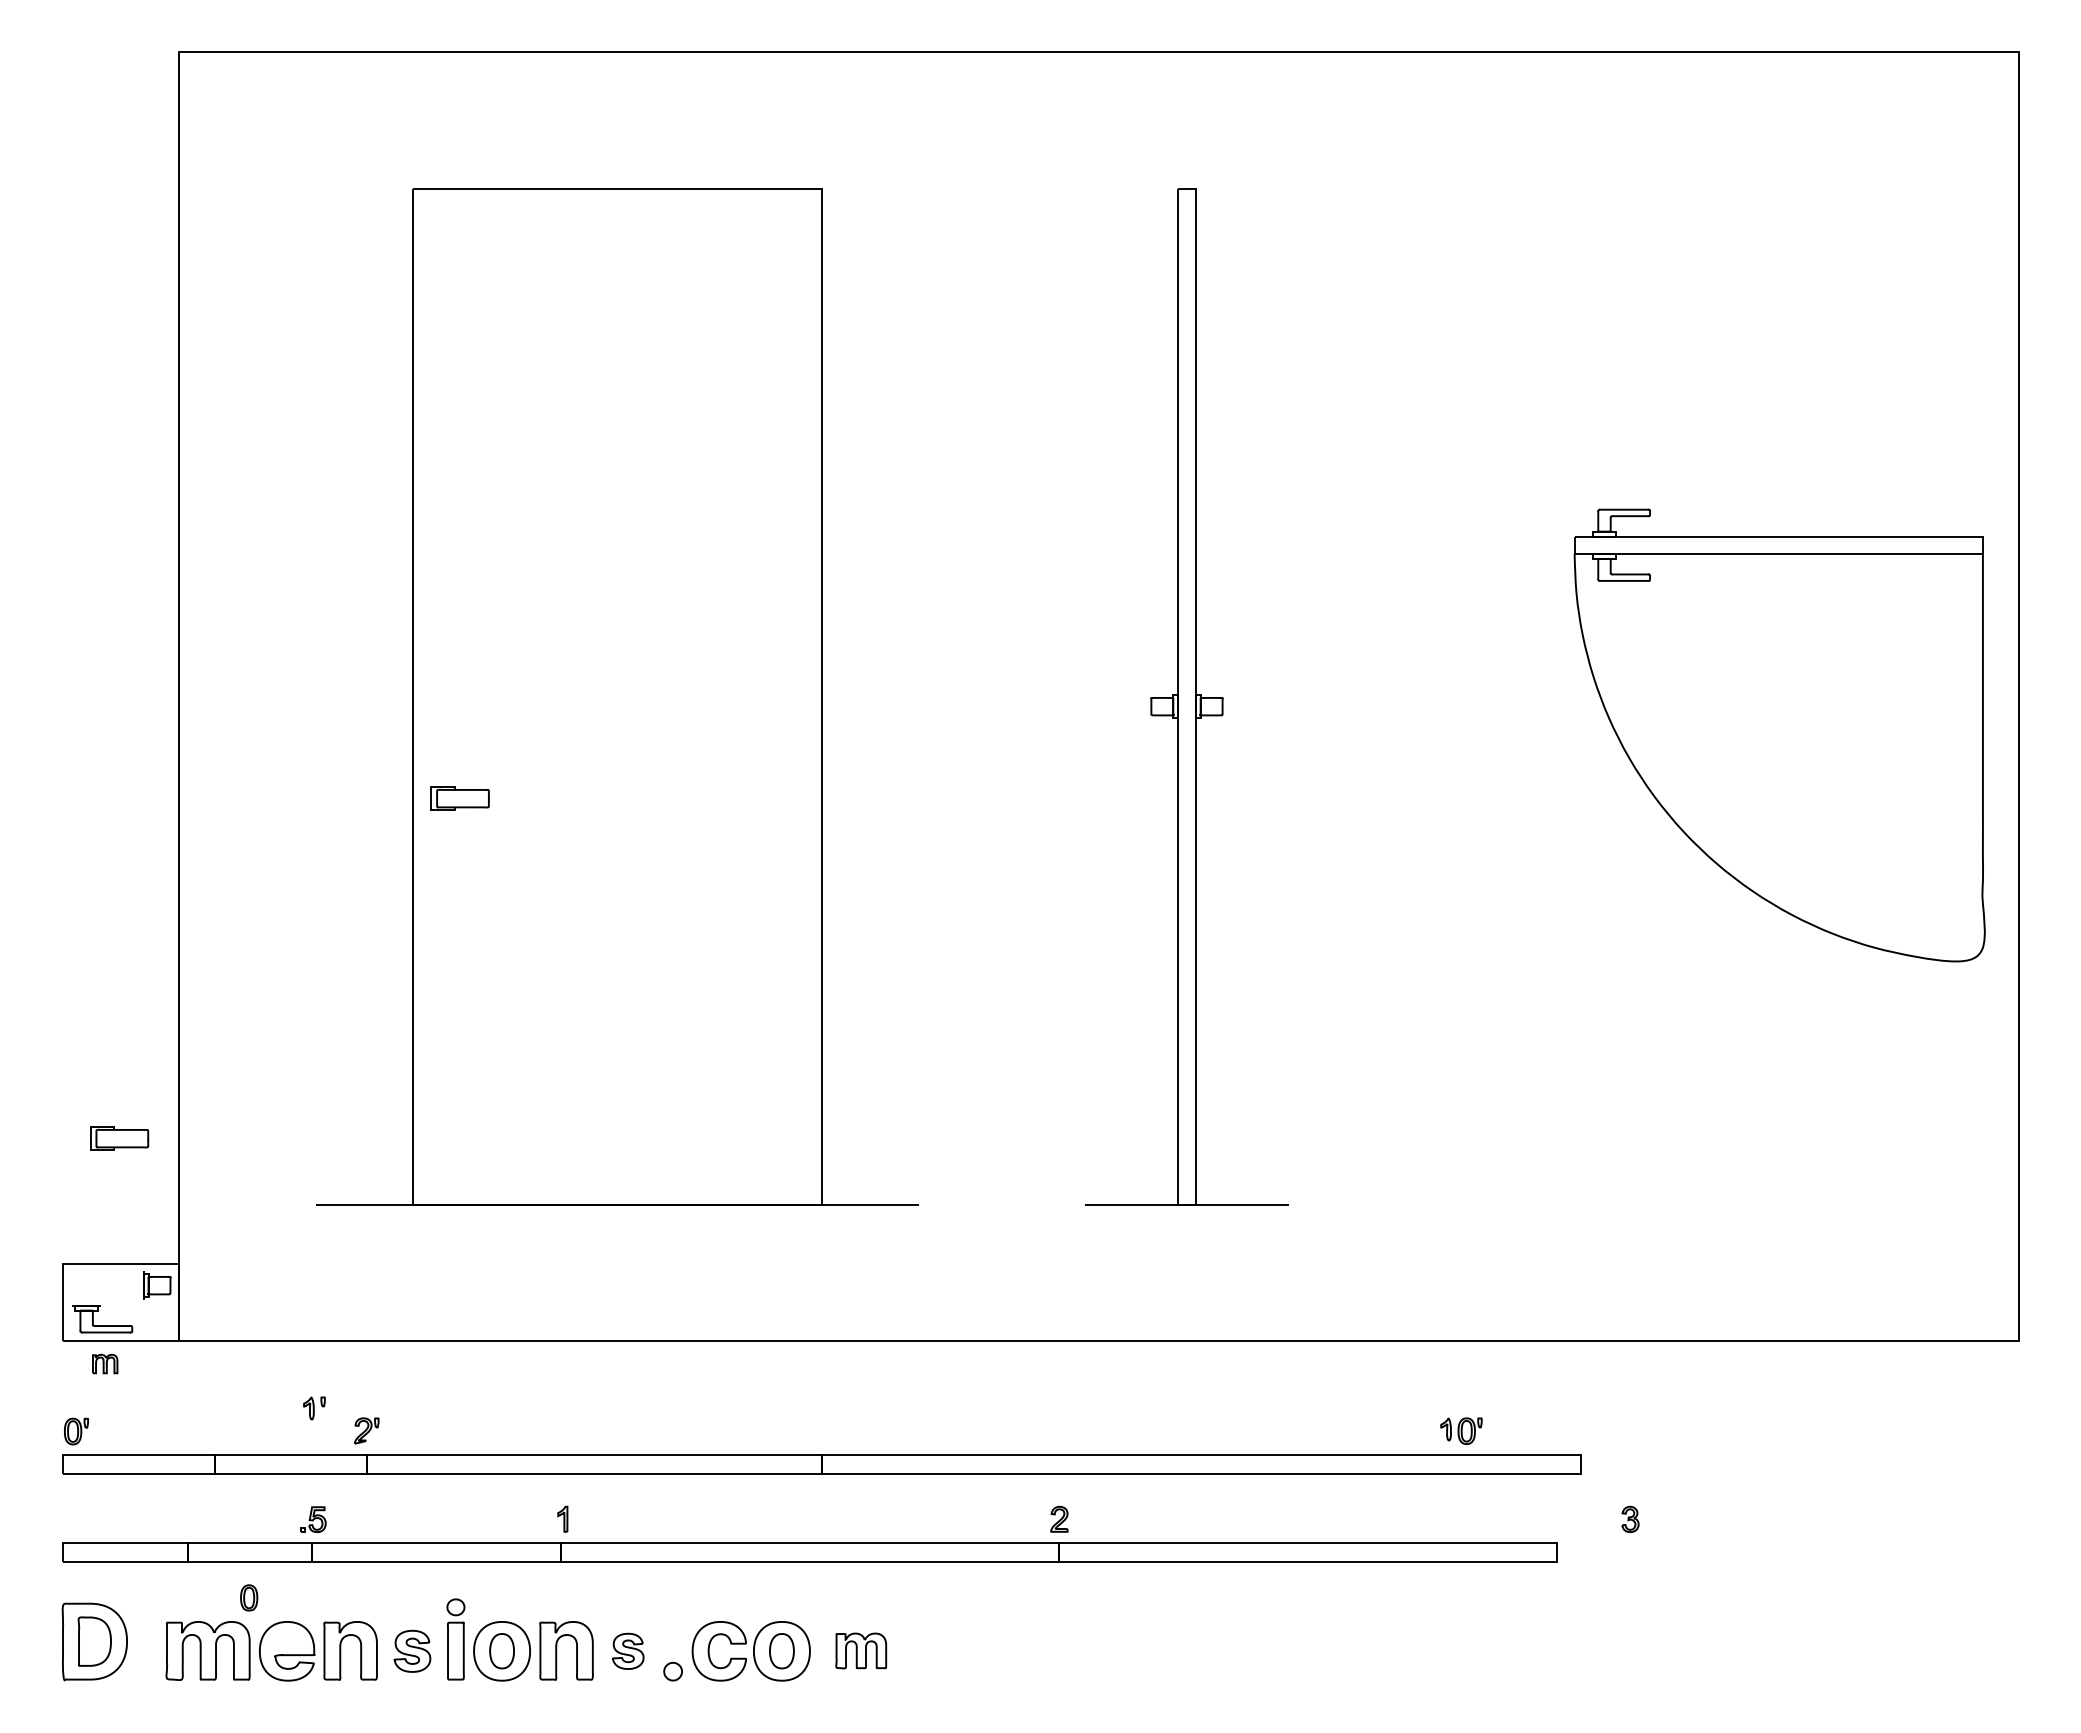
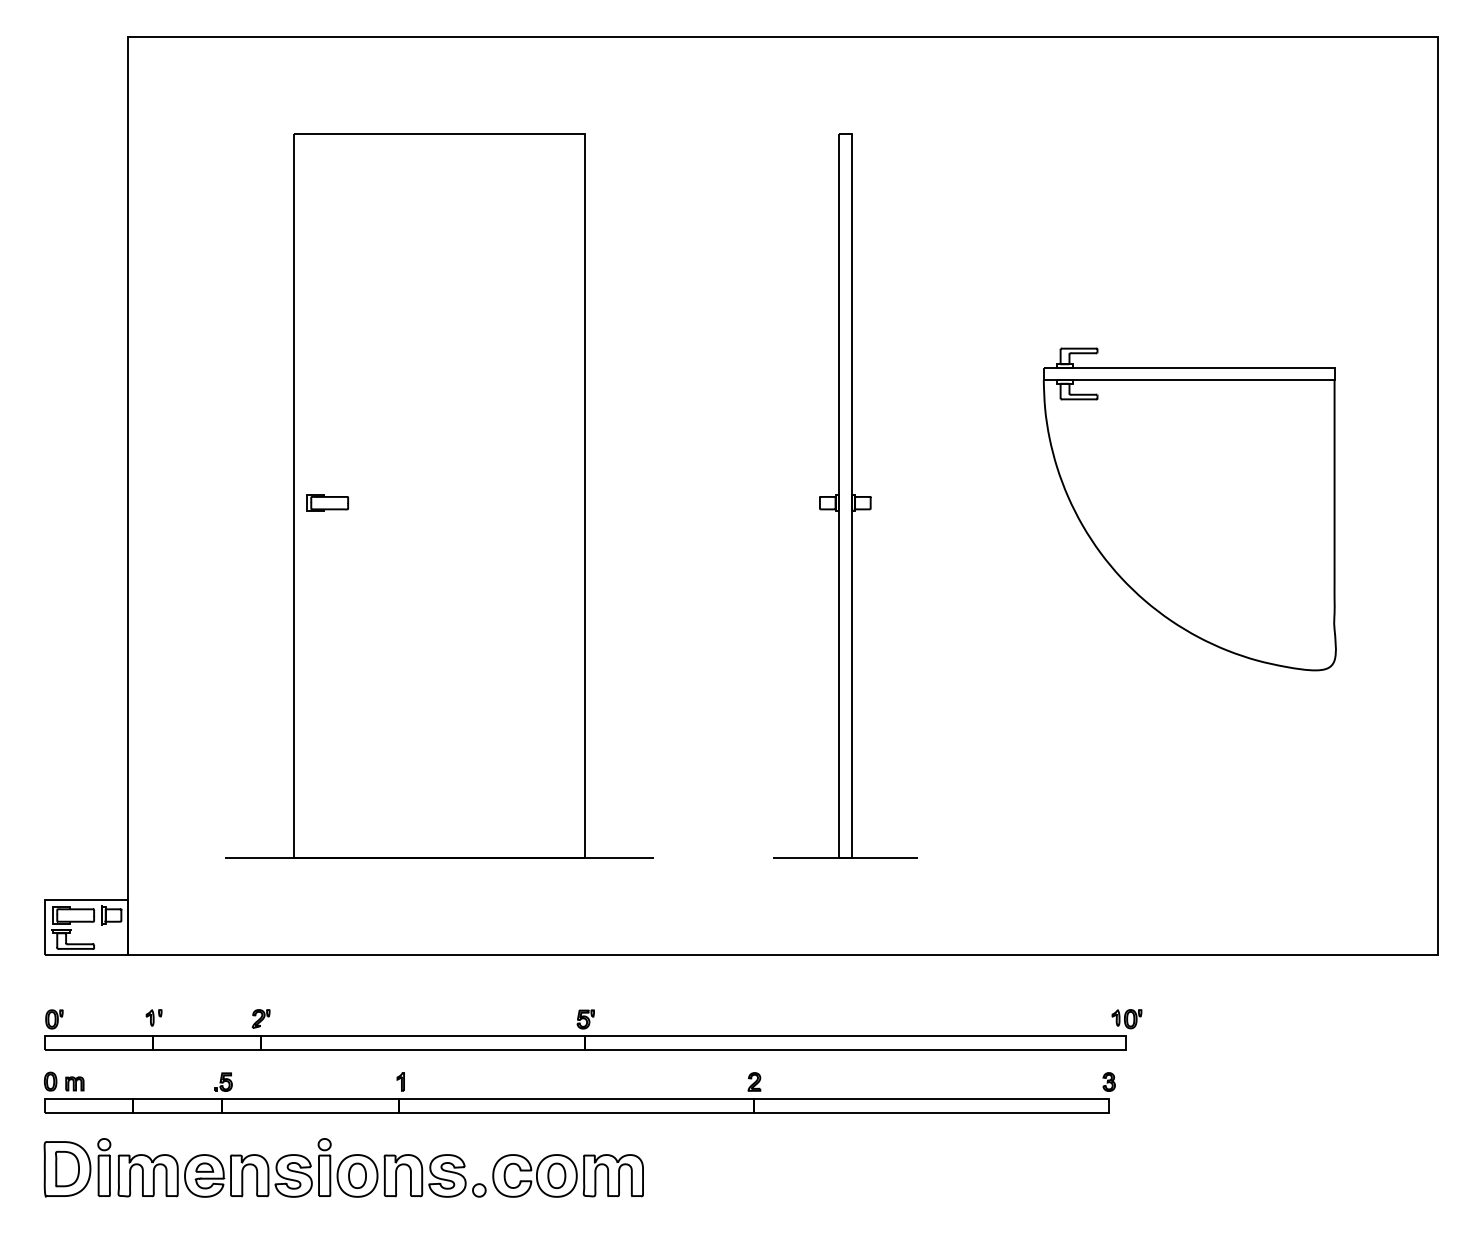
part: (1779, 735) -> (1189, 509), moved
part: (459, 798) -> (327, 503), moved
part: (119, 1138) -> (73, 915), moved
part: (105, 1363) -> (75, 1083), moved
part: (314, 1408) -> (154, 1017), moved
part: (1461, 1430) -> (1127, 1018), moved
part: (822, 1431) -> (585, 1019), added
part: (1630, 1518) -> (1109, 1081), moved
part: (249, 1597) -> (50, 1081), moved
part: (146, 1639) -> (104, 1167), added
part: (287, 1639) -> (204, 1167), added
part: (860, 1650) -> (612, 1175), size x1.67
part: (412, 1651) -> (293, 1176), size x1.43
part: (627, 1651) -> (446, 1176), size x1.67

